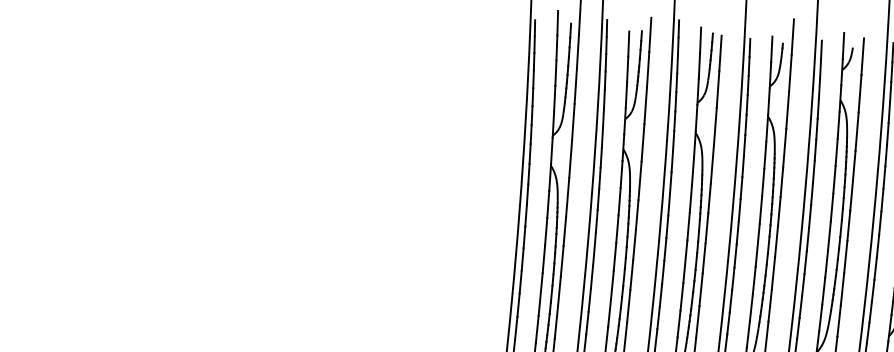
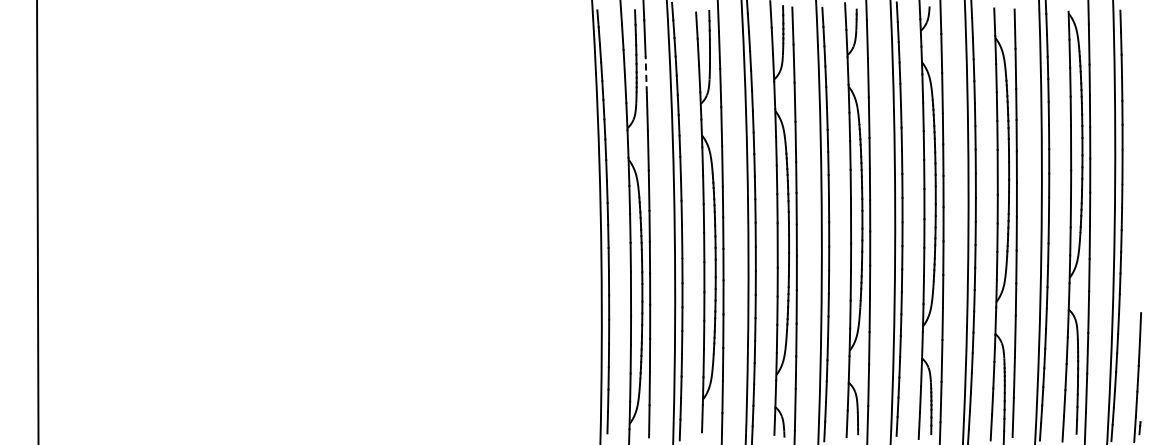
line: (576, 86) -> (646, 74), solid -> dashed

